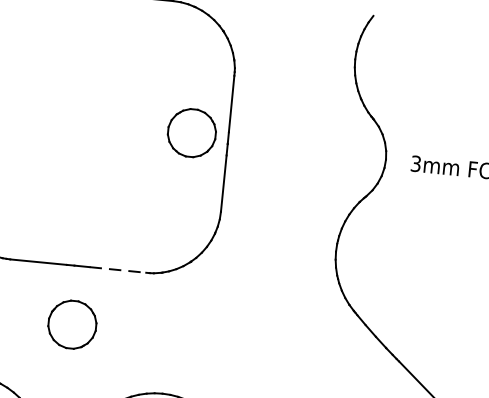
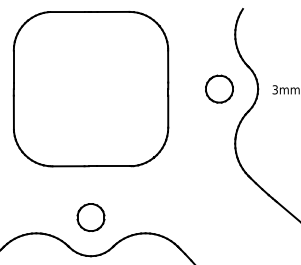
part: (192, 132) -> (219, 88), moved
line: (119, 270) -> (114, 166), dashed -> solid
part: (71, 324) -> (90, 217), moved

